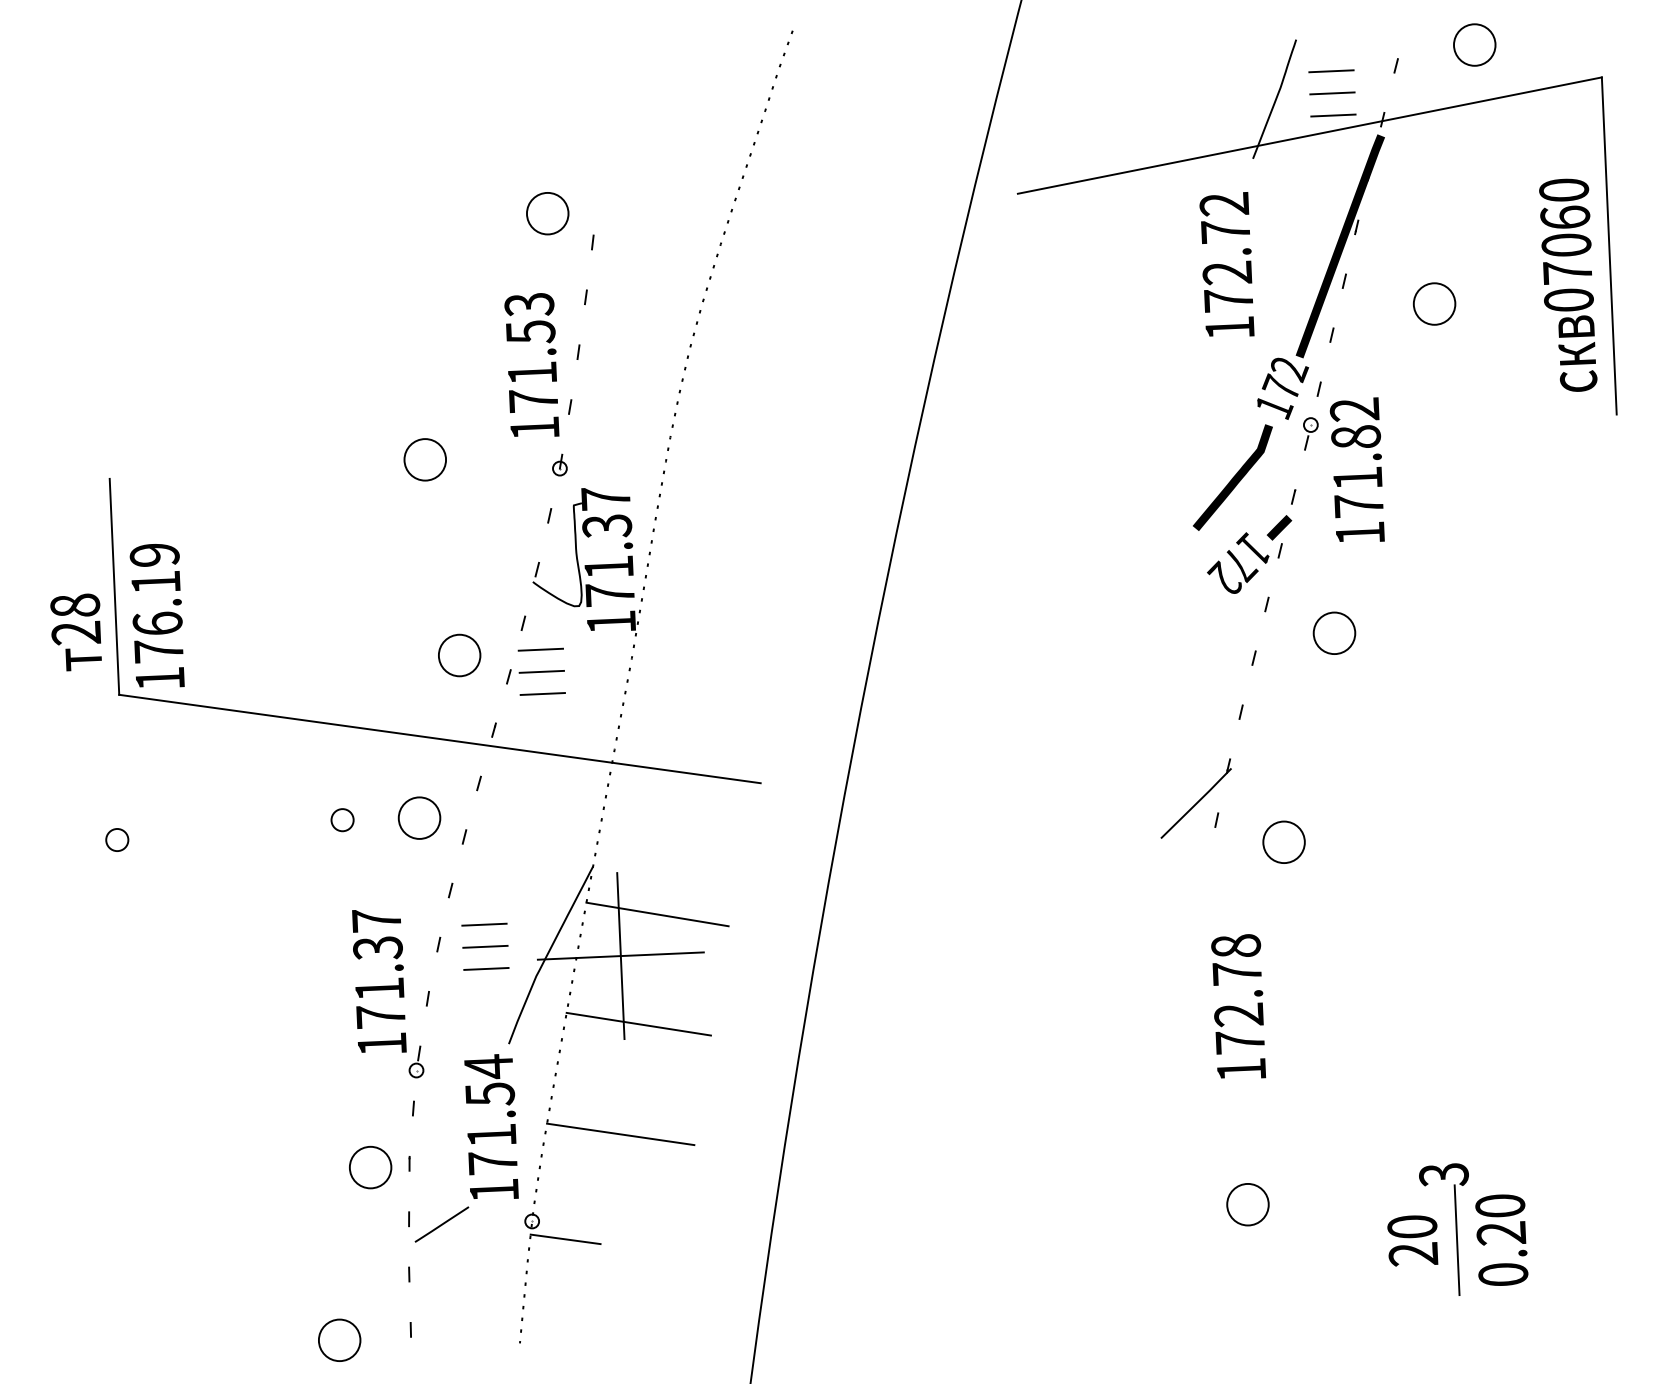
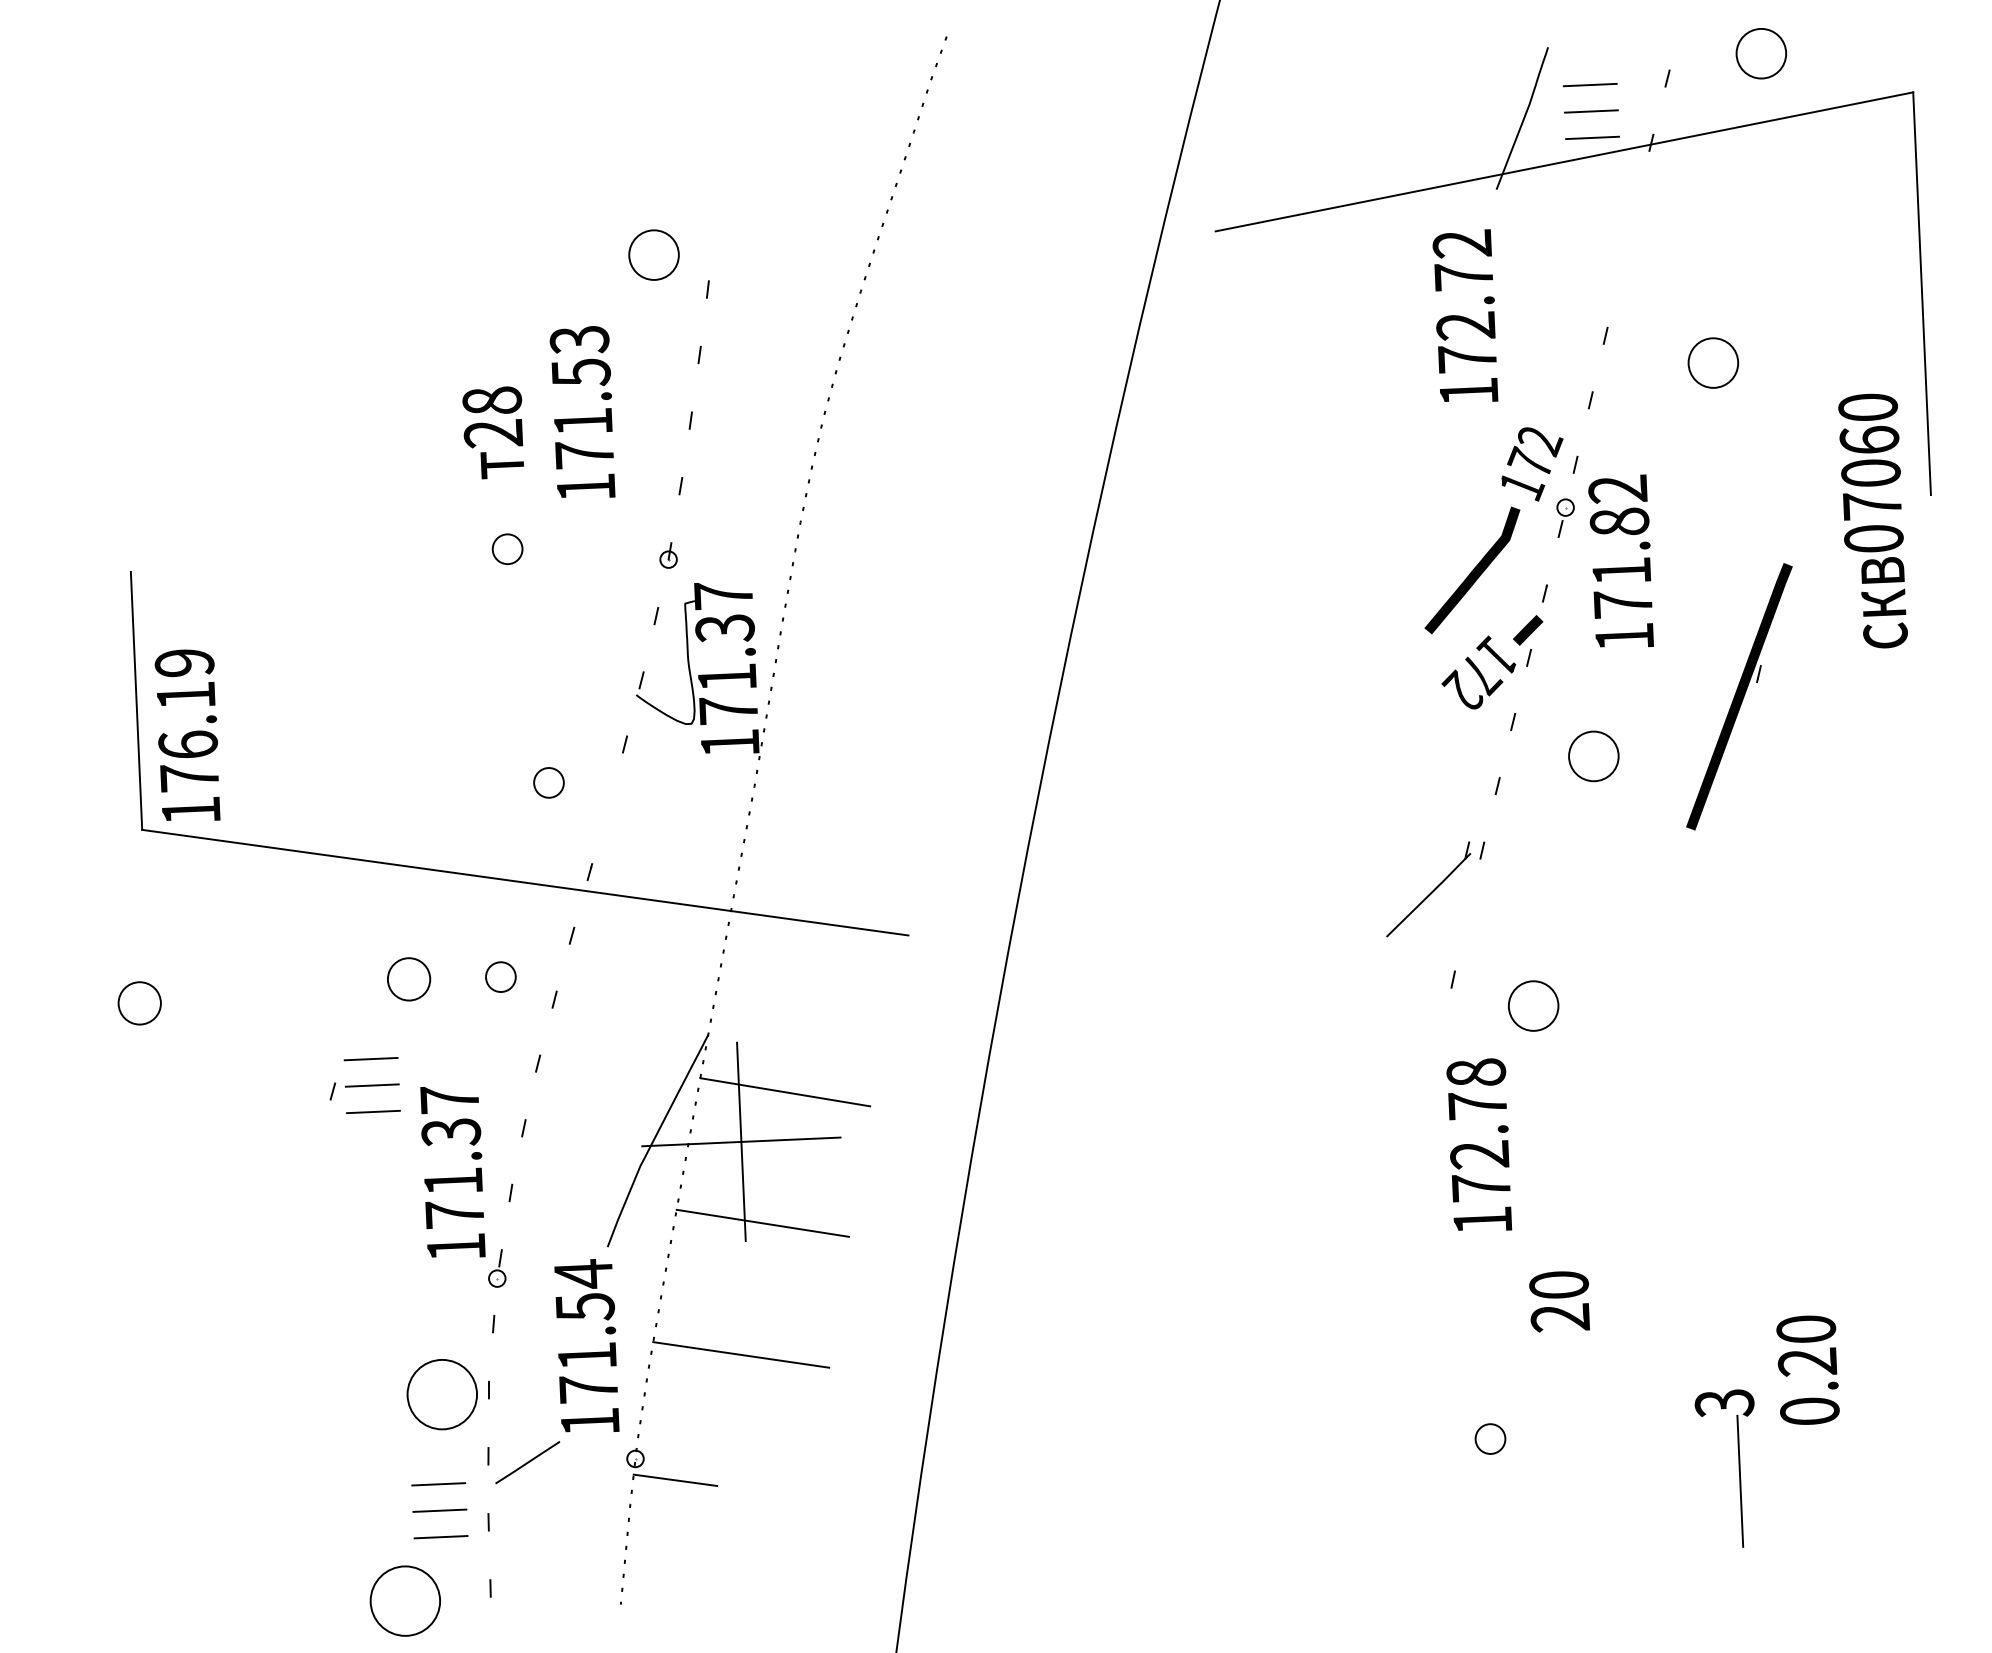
part: (1339, 246) -> (1738, 696), moved
text: (1568, 284) -> (1873, 520), moved
text: (531, 364) -> (582, 411), moved
part: (424, 459) -> (506, 548), size x0.6
text: (75, 632) -> (492, 432), moved
part: (459, 655) -> (548, 782), size x0.6
part: (535, 671) -> (364, 1085), moved
part: (1195, 798) -> (1427, 889), moved
part: (419, 817) -> (500, 976), size x0.6
part: (342, 820) -> (408, 979), size x1.6
part: (117, 839) -> (140, 1002), size x1.6
part: (485, 946) -> (439, 1510), moved
text: (1238, 1006) -> (1479, 1144), moved
part: (370, 1167) -> (442, 1394), size x1.4
part: (1247, 1204) -> (1489, 1438), size x0.6
text: (1501, 1239) -> (1807, 1369), moved
text: (1412, 1240) -> (1559, 1301), moved
part: (339, 1339) -> (405, 1599), size x1.4

